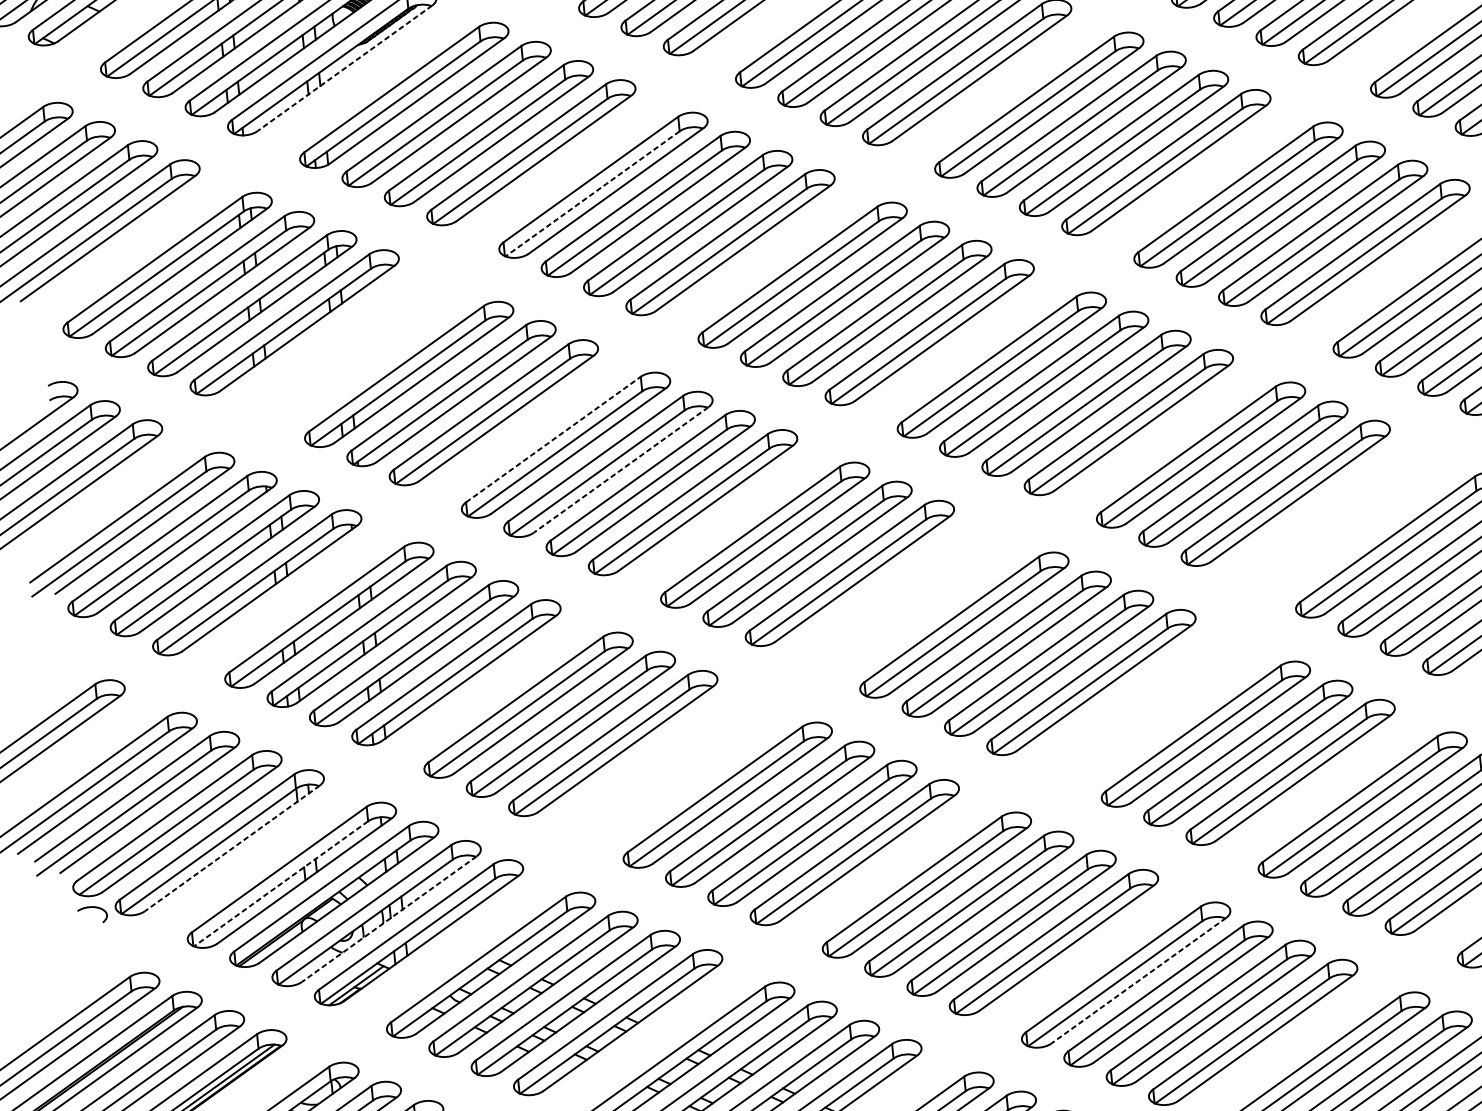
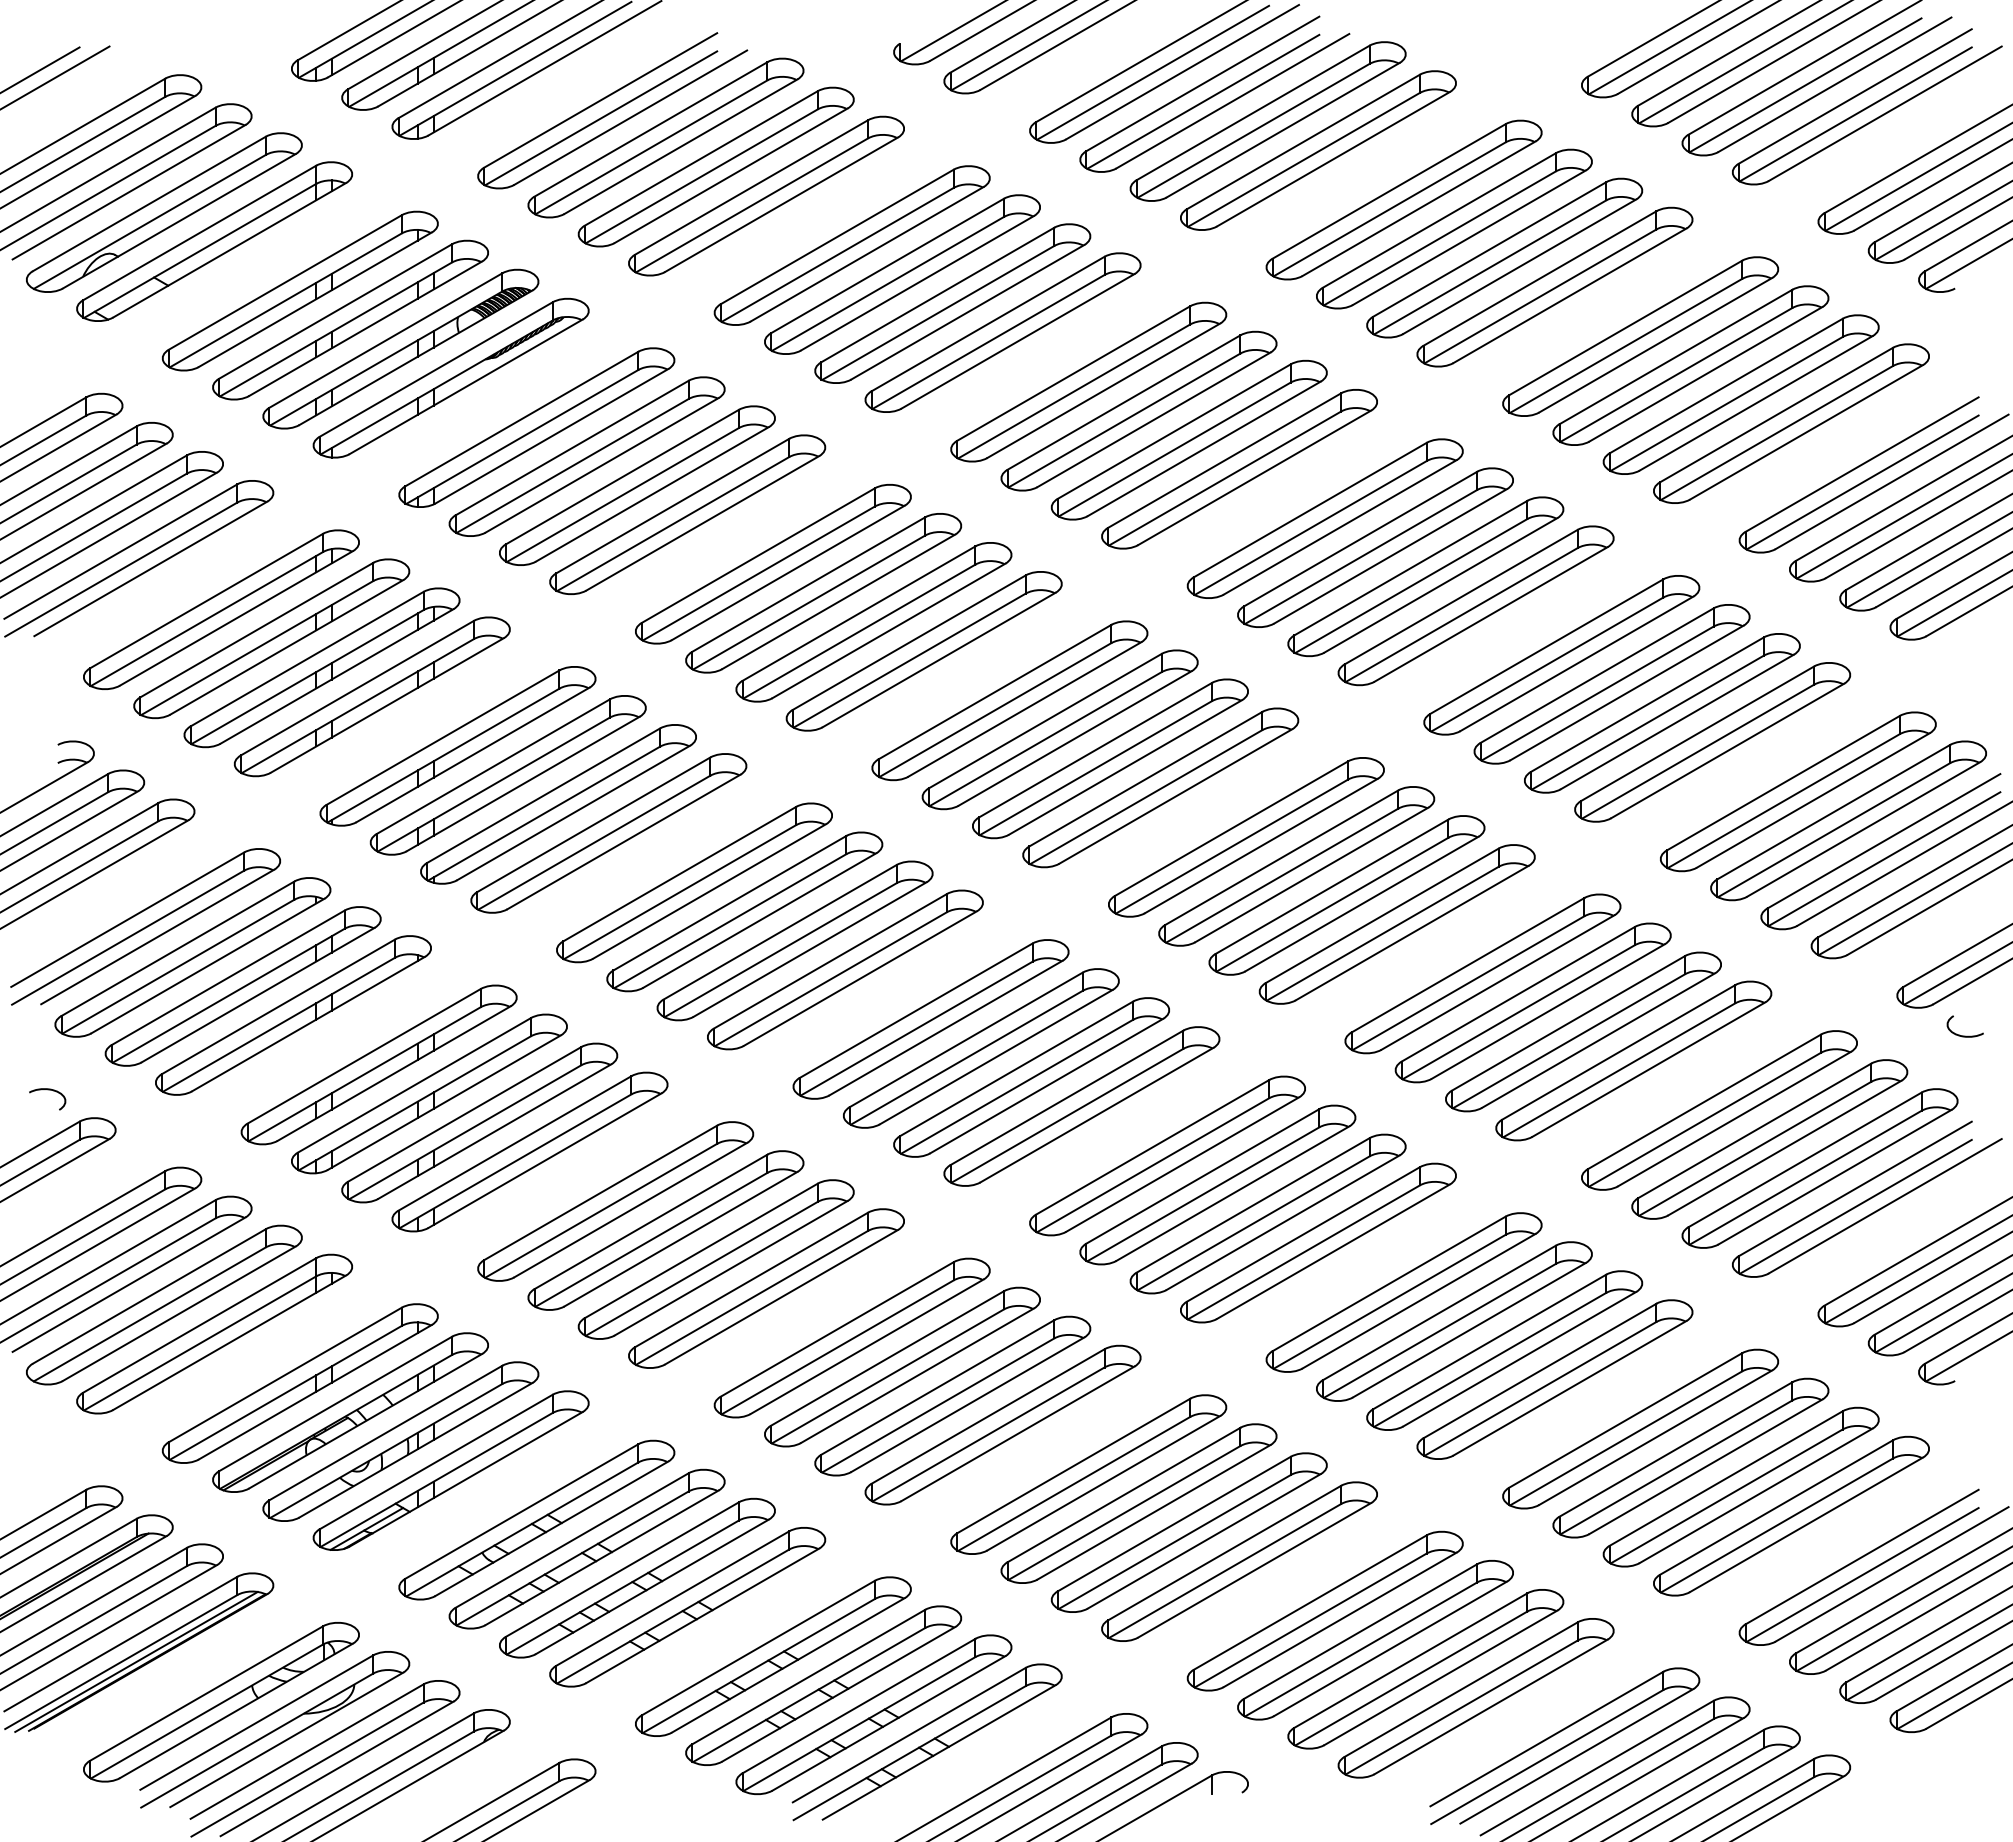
line: (344, 69) -> (465, 387), dashed -> solid
line: (592, 193) -> (758, 573), dashed -> solid
part: (366, 355) -> (457, 746), added
line: (554, 438) -> (680, 873), dashed -> solid
line: (620, 470) -> (759, 920), dashed -> solid
part: (1327, 512) -> (1633, 1060), added
part: (891, 592) -> (1081, 1106), added
part: (1163, 715) -> (1403, 1292), added
part: (655, 762) -> (766, 1288), added
line: (232, 849) -> (229, 1343), dashed -> solid
line: (280, 883) -> (285, 1392), dashed -> solid
curve: (91, 908) -> (47, 1090), moved
line: (388, 919) -> (415, 1450), dashed -> solid
line: (1138, 981) -> (1339, 1620), dashed -> solid

